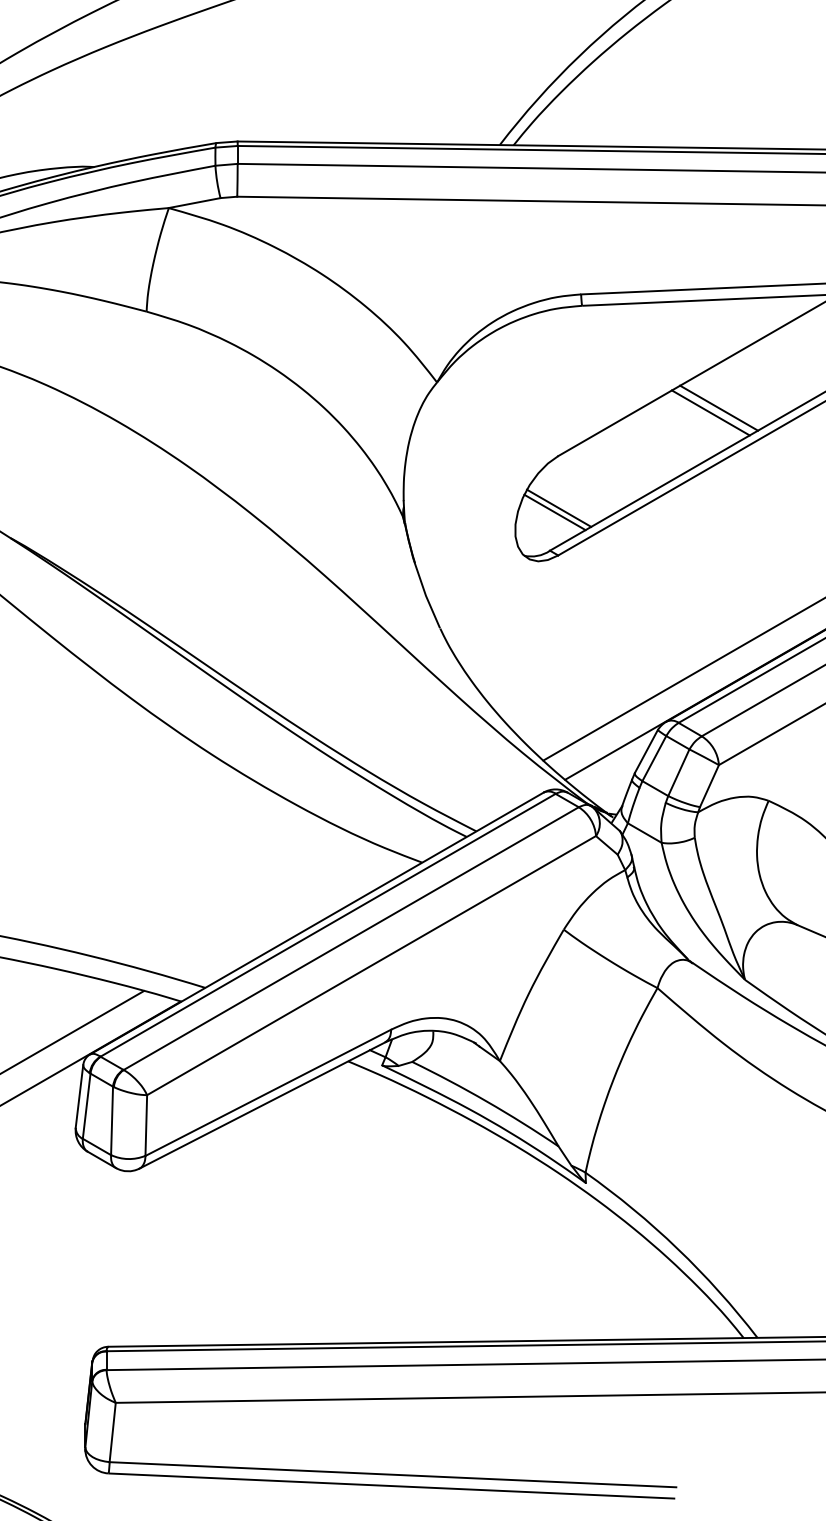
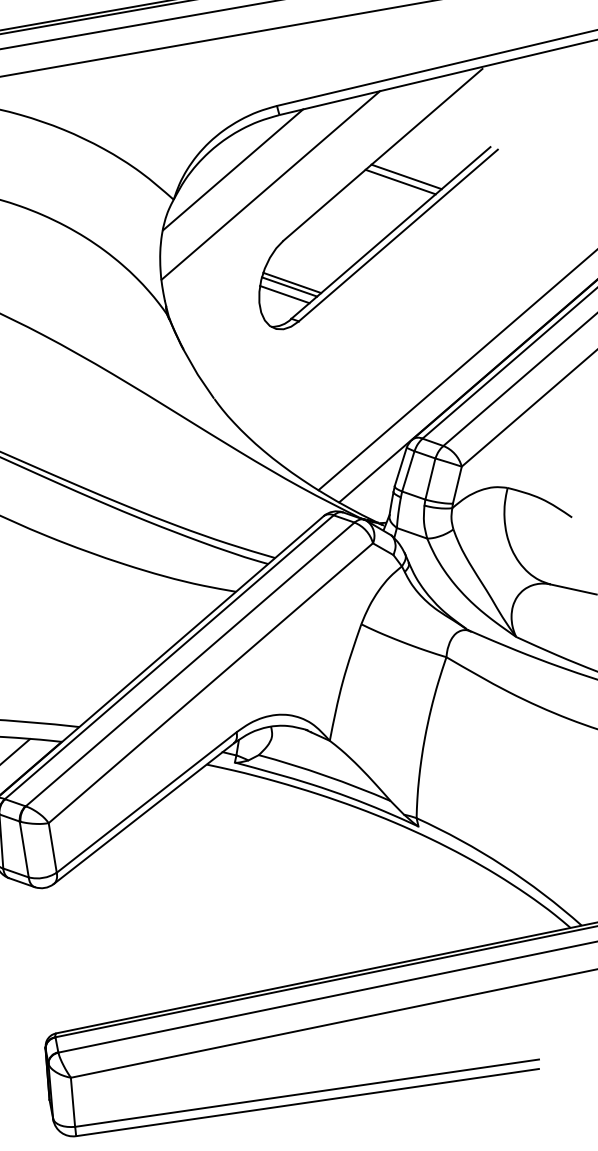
line: (514, 360) -> (233, 169), added
line: (555, 387) -> (270, 185), added
line: (547, 520) -> (284, 294), added

